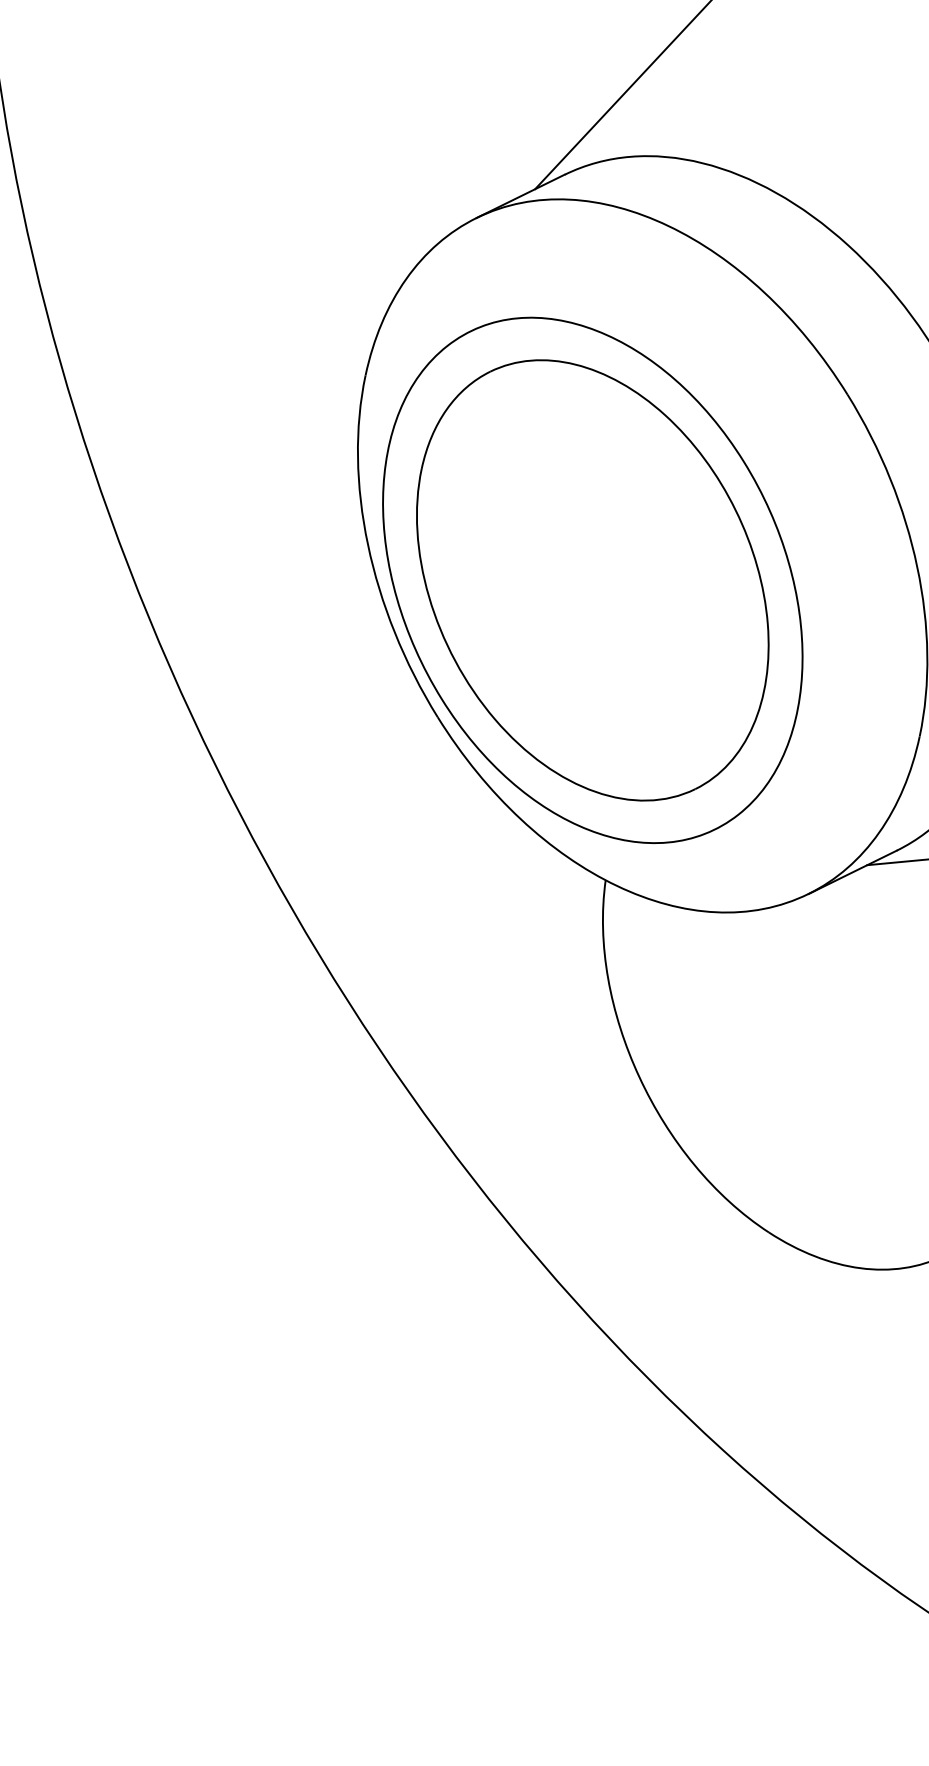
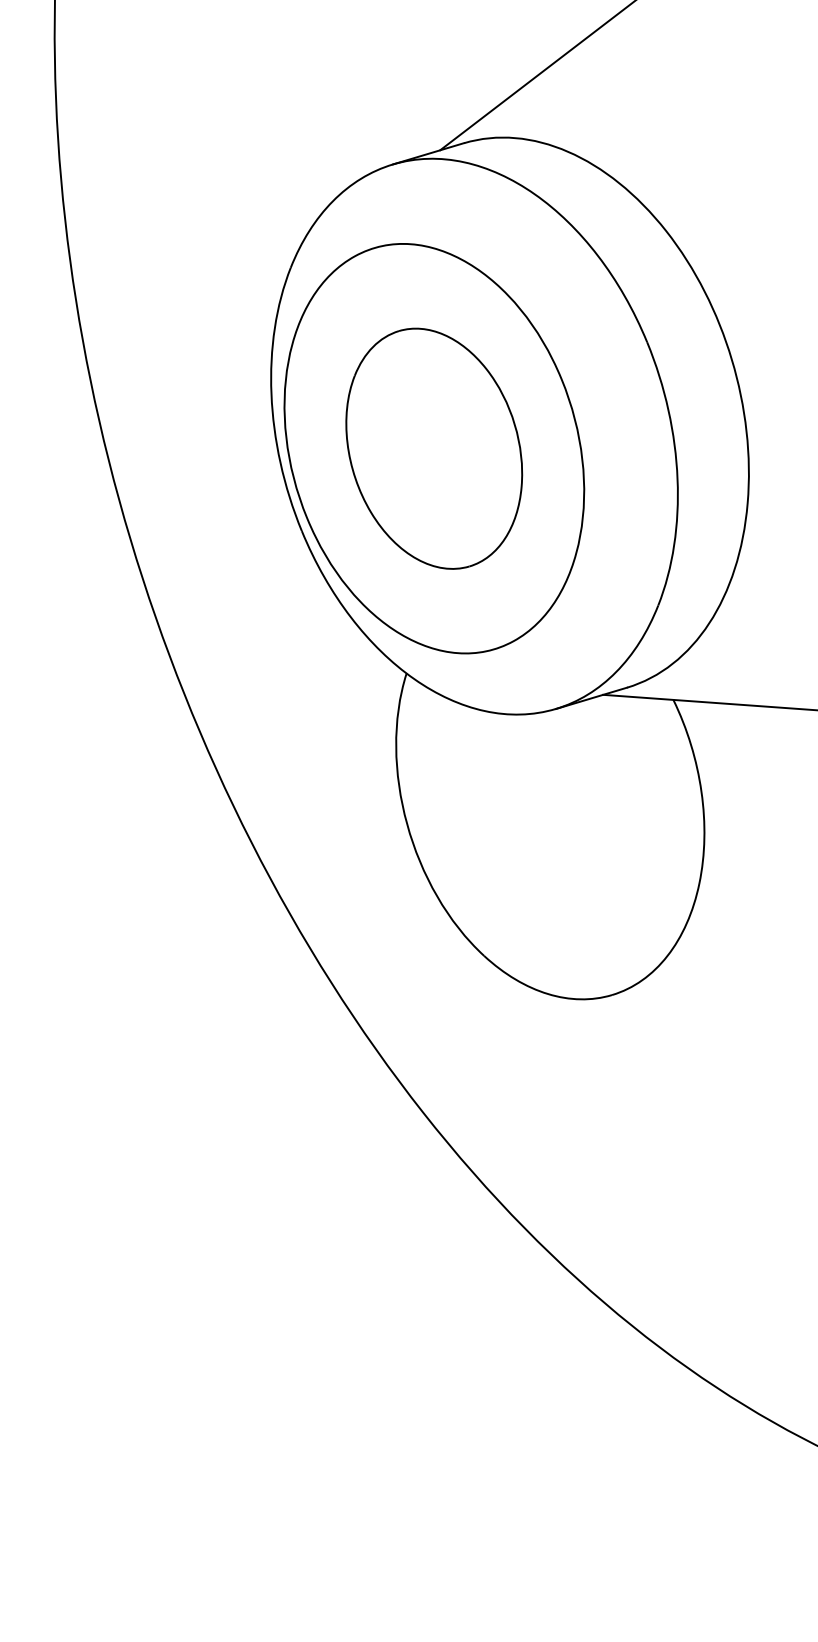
part: (591, 580) -> (433, 448), size x0.7

